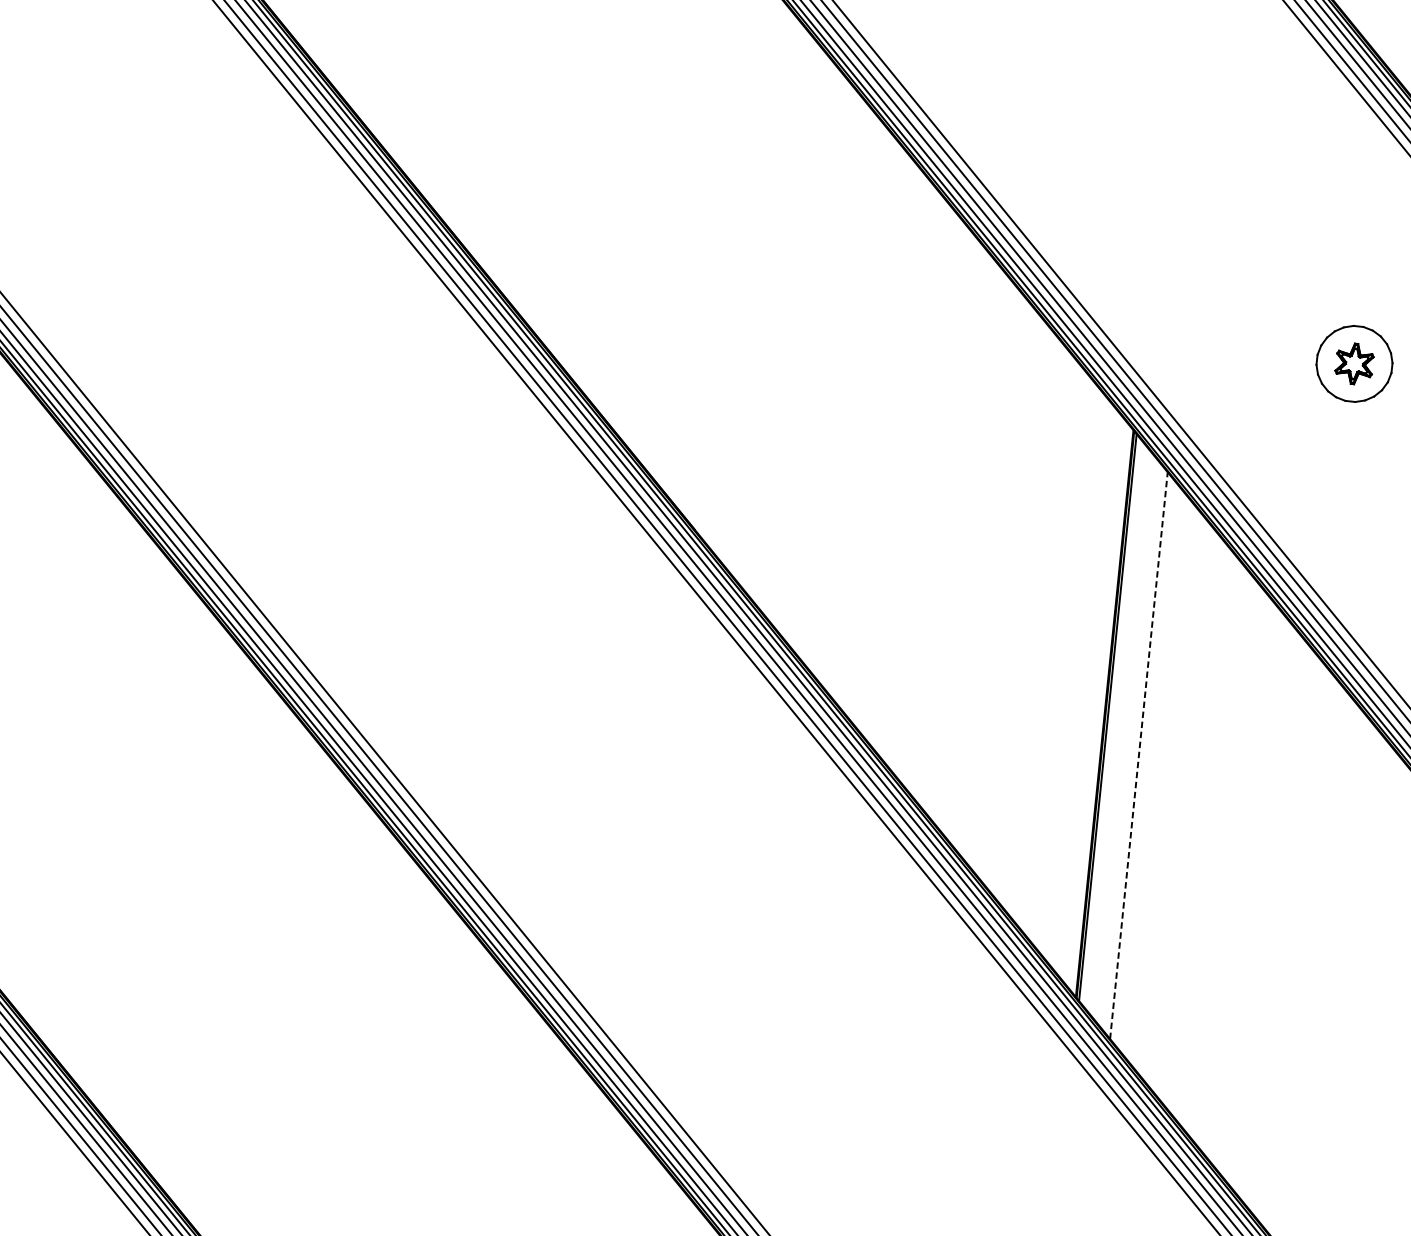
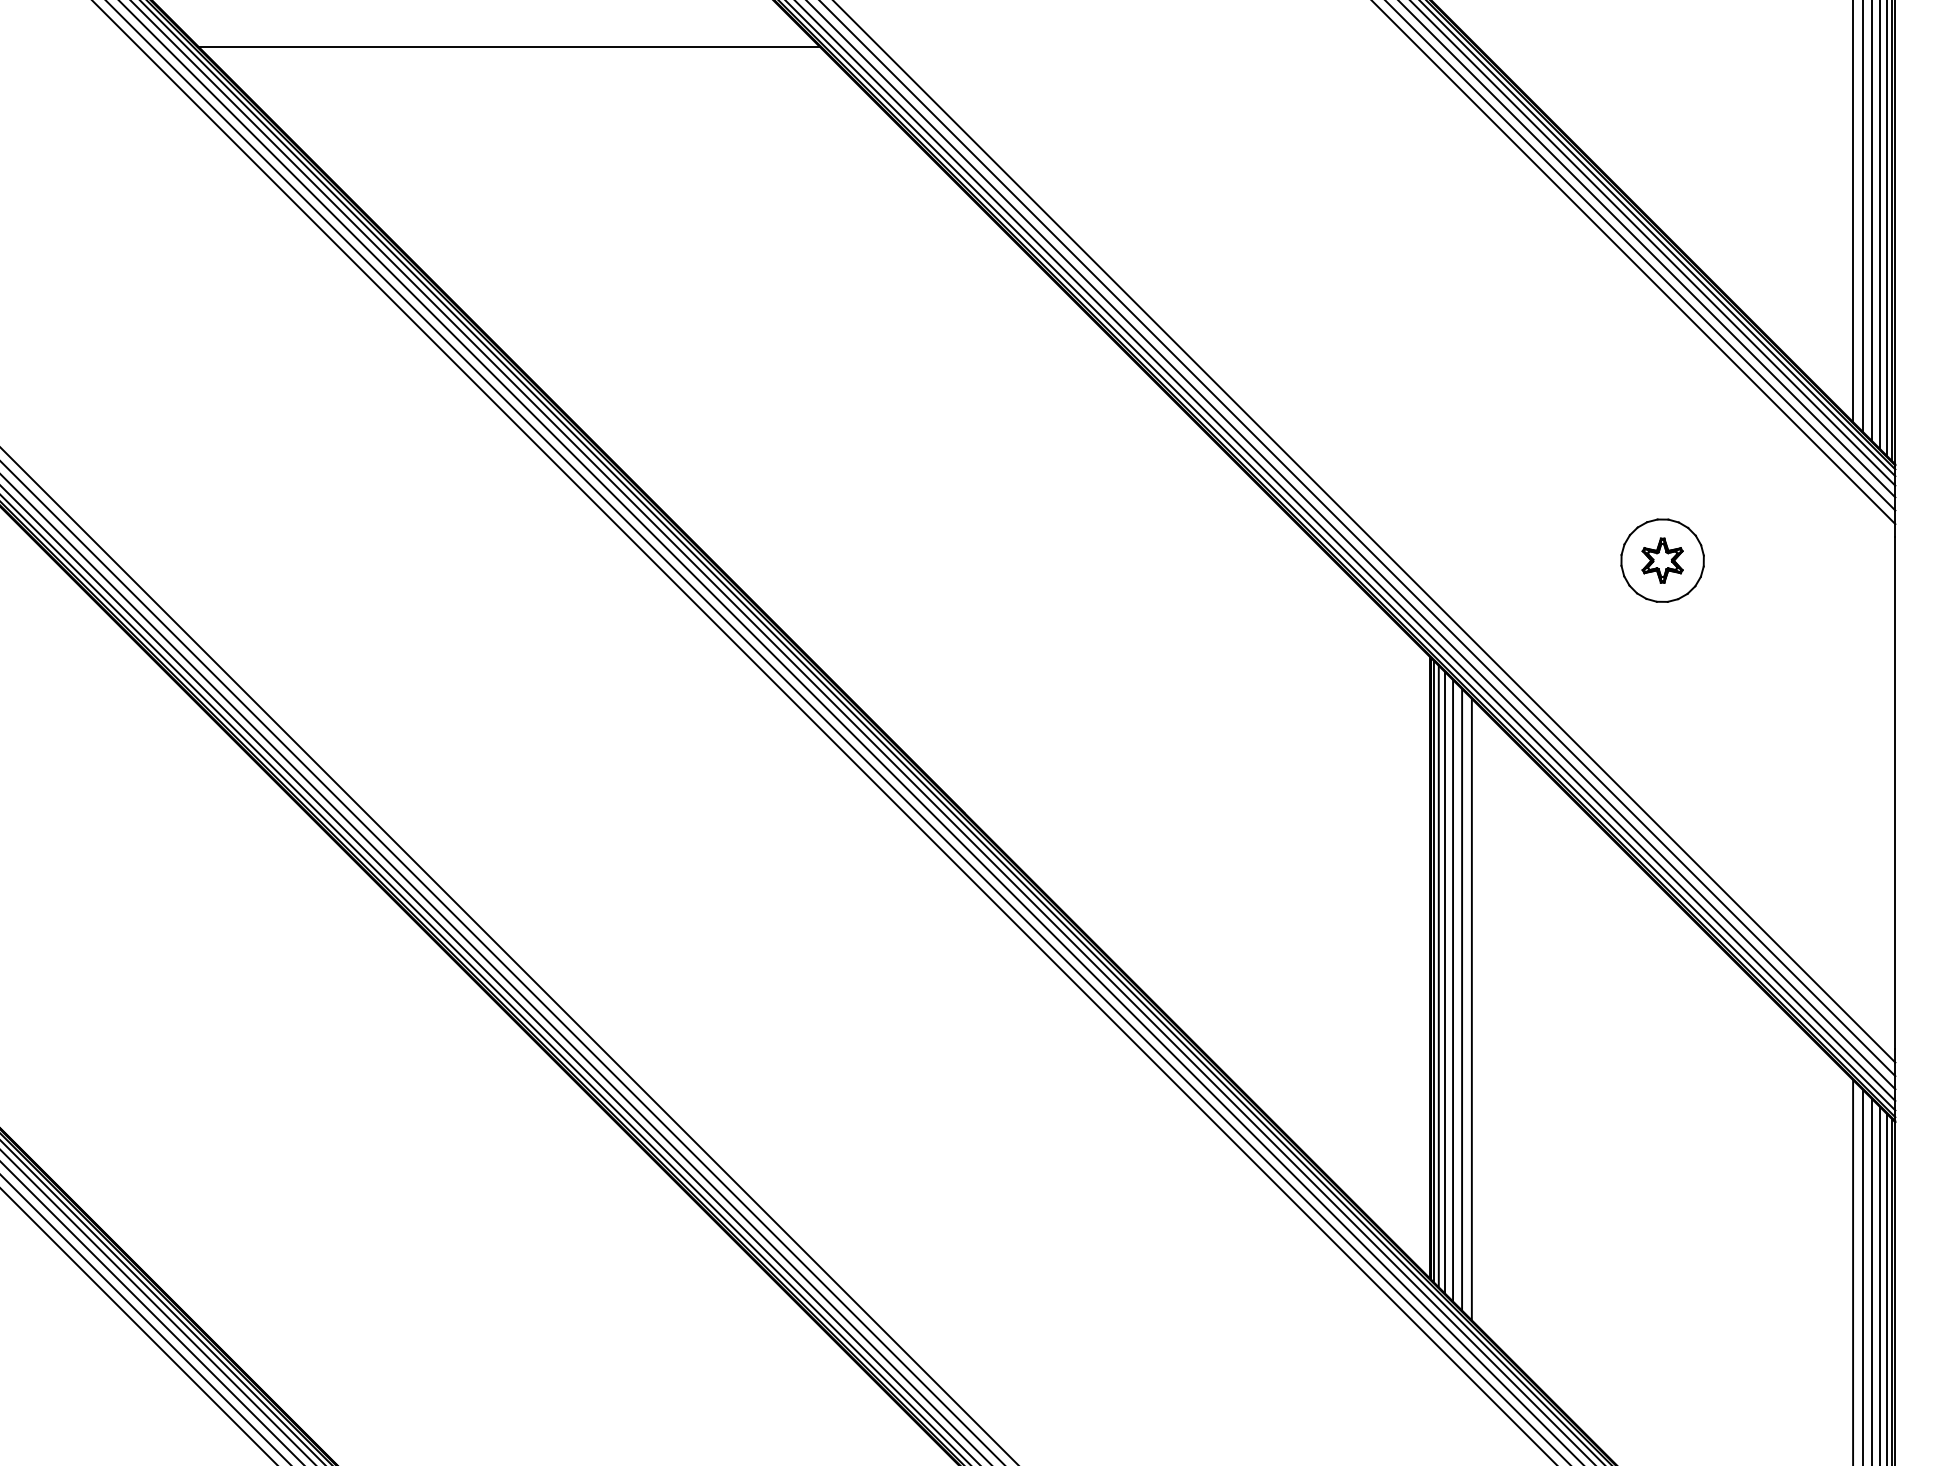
line: (1111, 722) -> (1438, 976), added
line: (1117, 728) -> (1445, 982), added
line: (1123, 736) -> (1453, 990), added
line: (1131, 745) -> (1462, 999), added
line: (1138, 755) -> (1471, 1009), dashed -> solid

